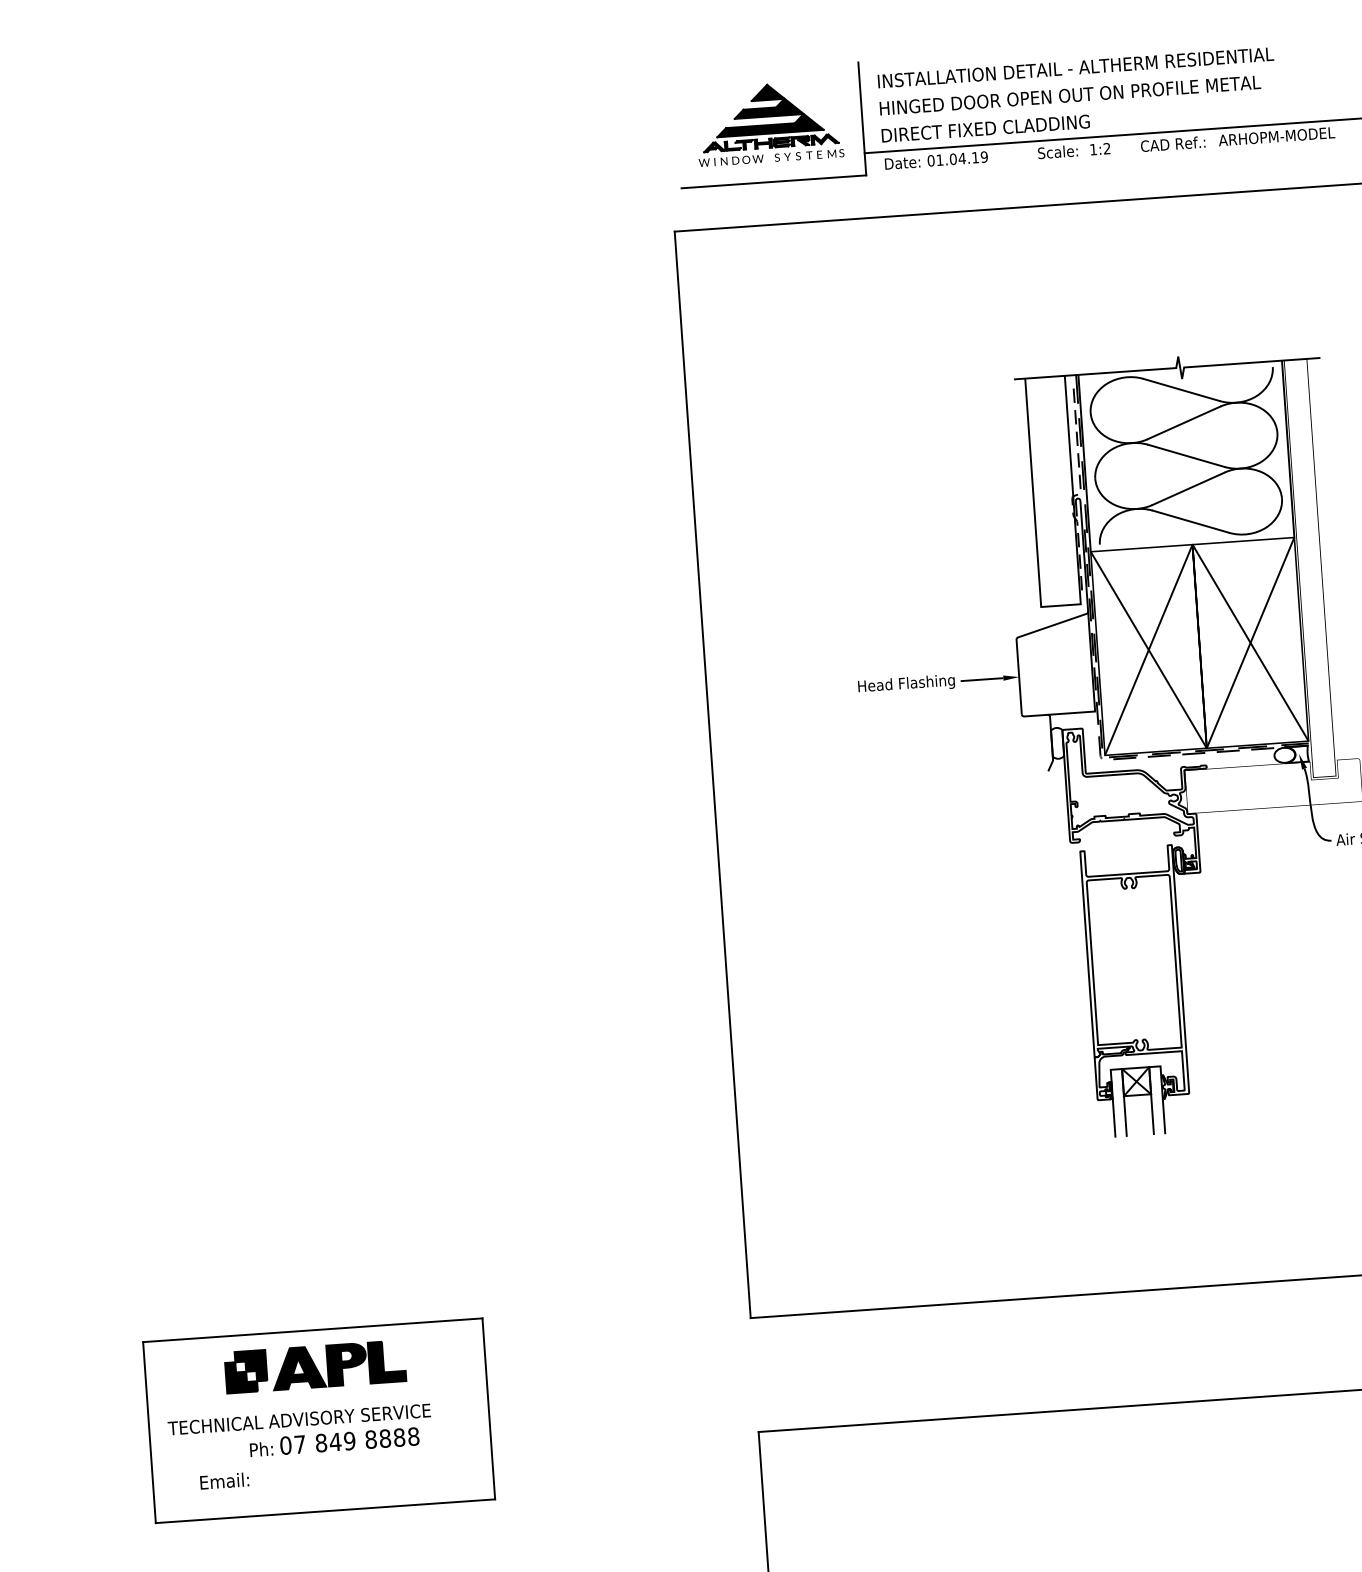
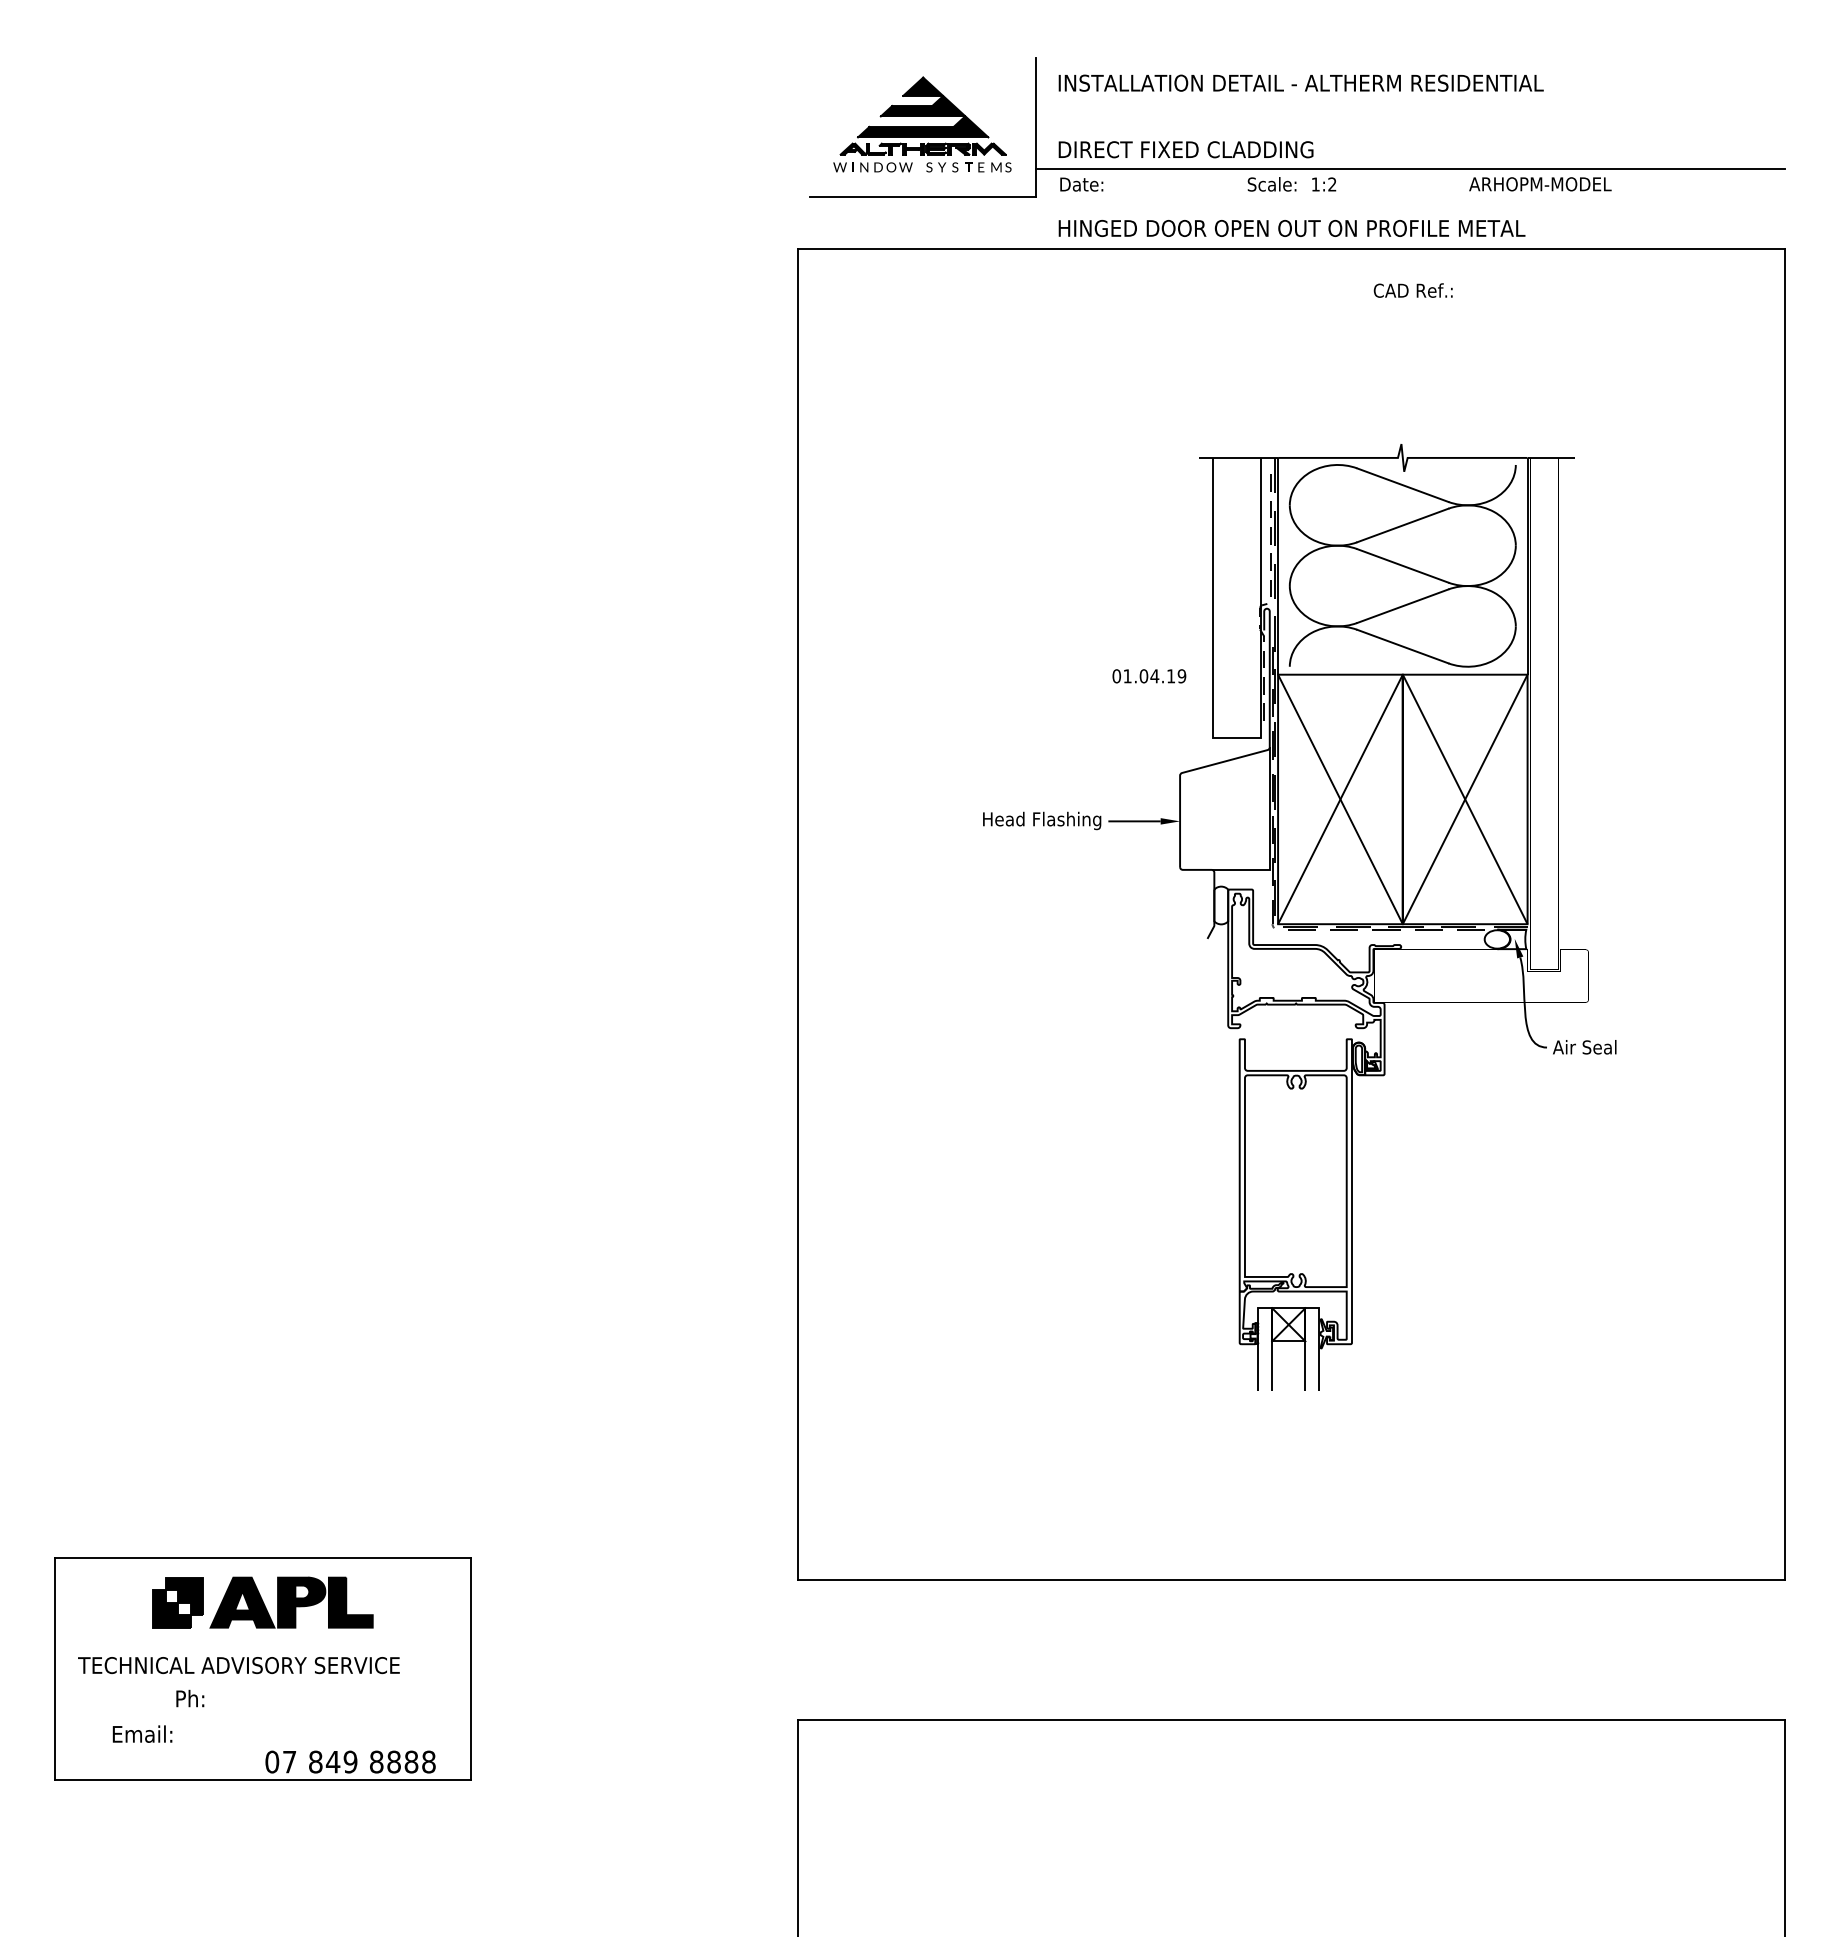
text: (1069, 95) -> (1291, 228), moved
text: (1172, 144) -> (1412, 290), moved
text: (957, 159) -> (1149, 676), moved
text: (349, 1440) -> (350, 1761), moved

